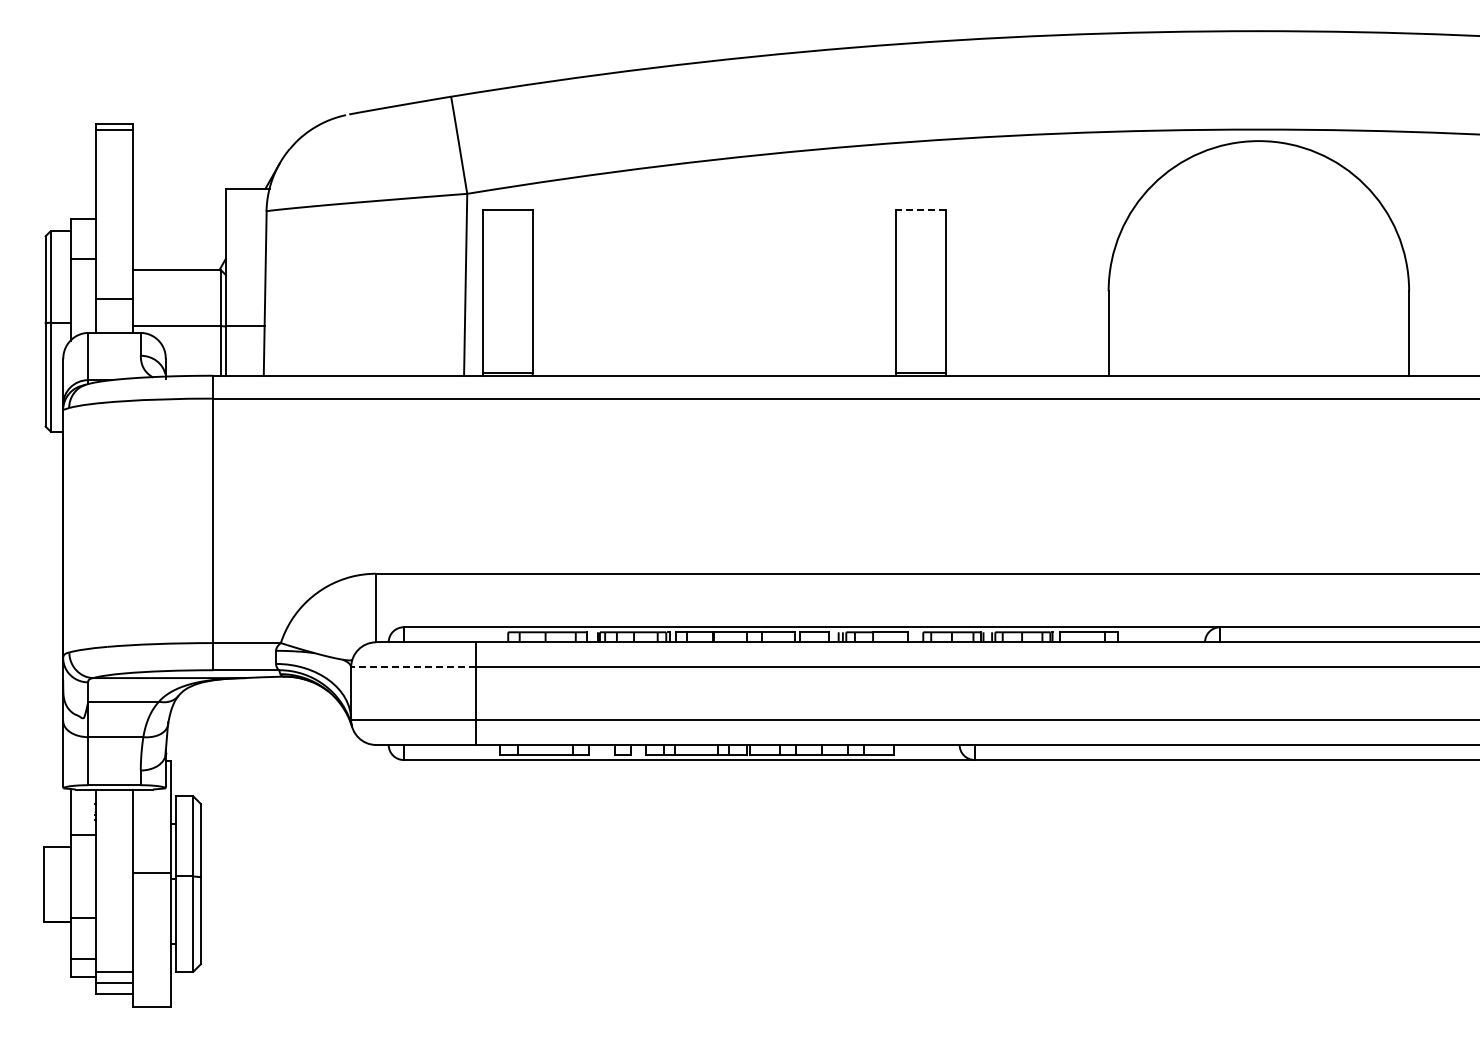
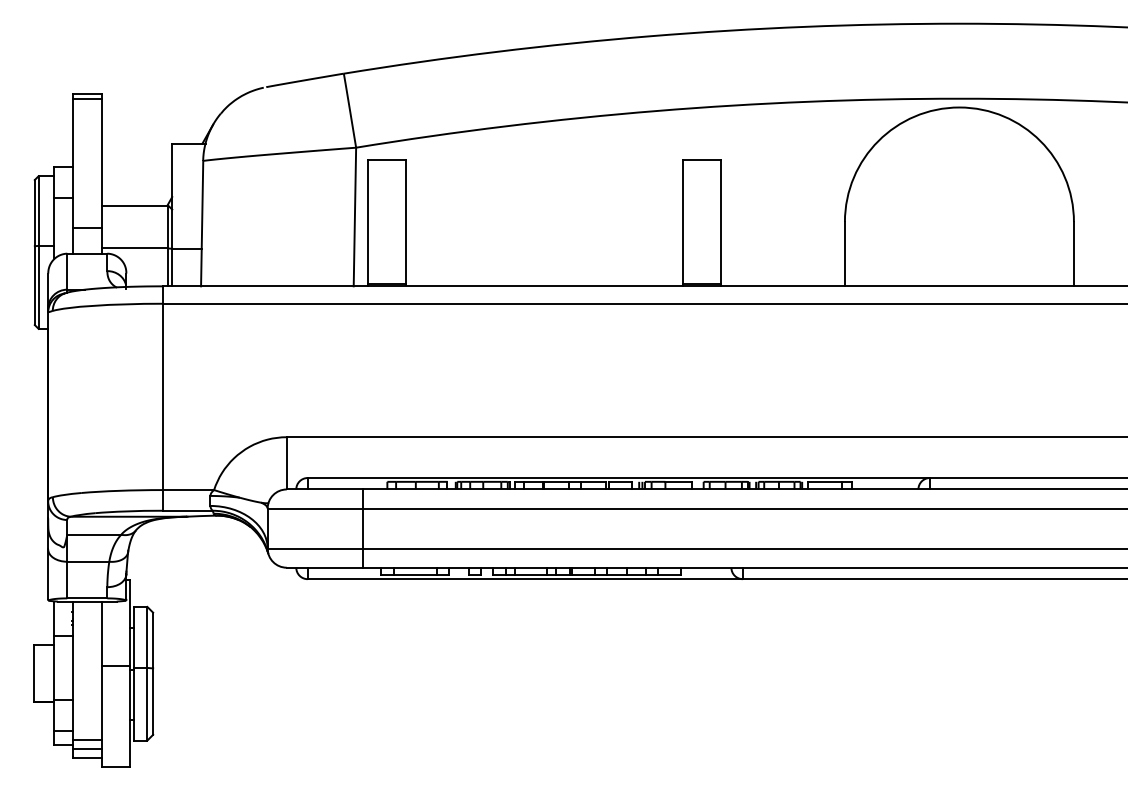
line: (920, 209) -> (701, 159), dashed -> solid
line: (413, 667) -> (315, 508), dashed -> solid

